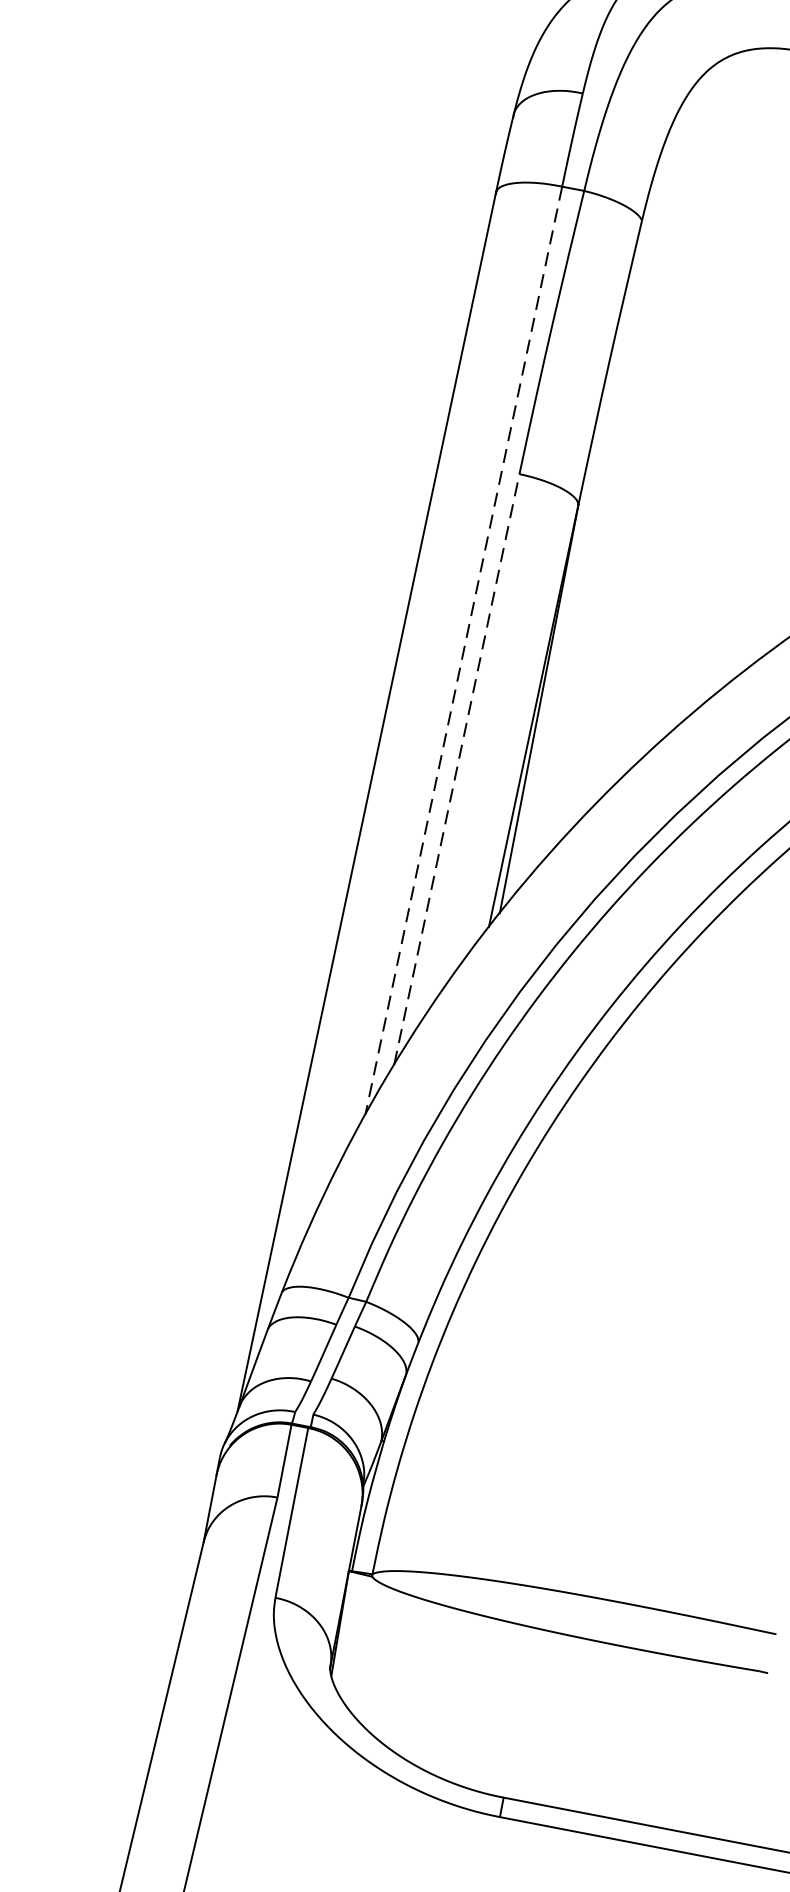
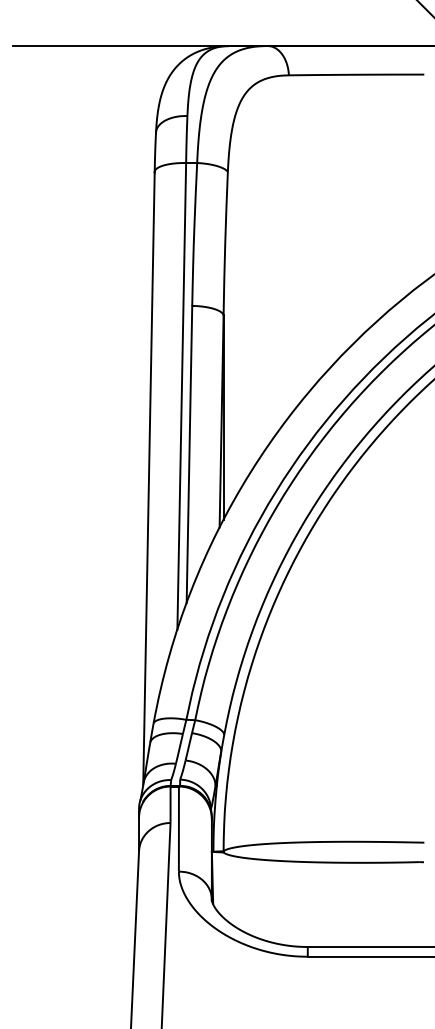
line: (463, 650) -> (181, 396), dashed -> solid
line: (456, 769) -> (189, 454), dashed -> solid

